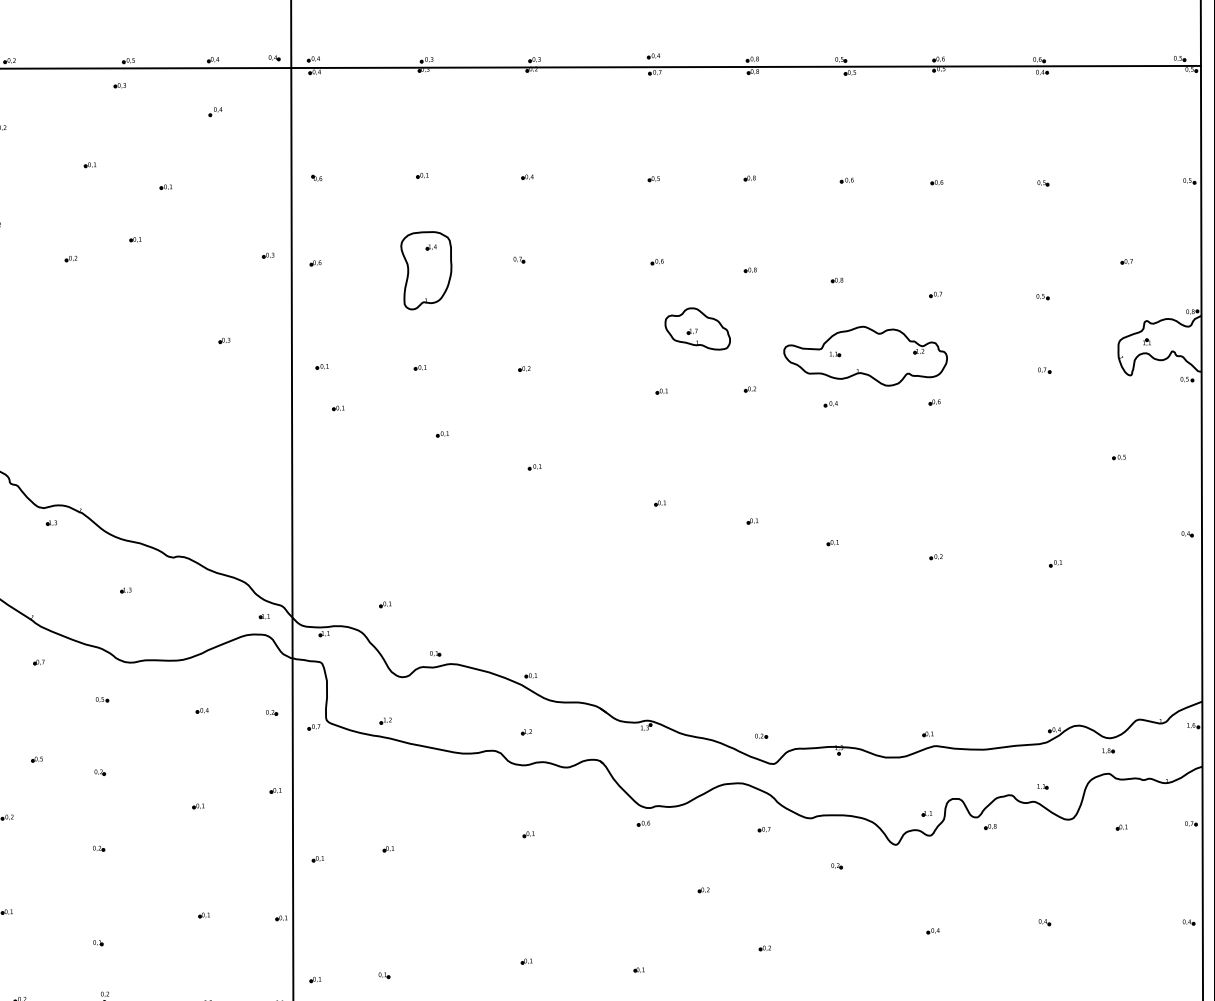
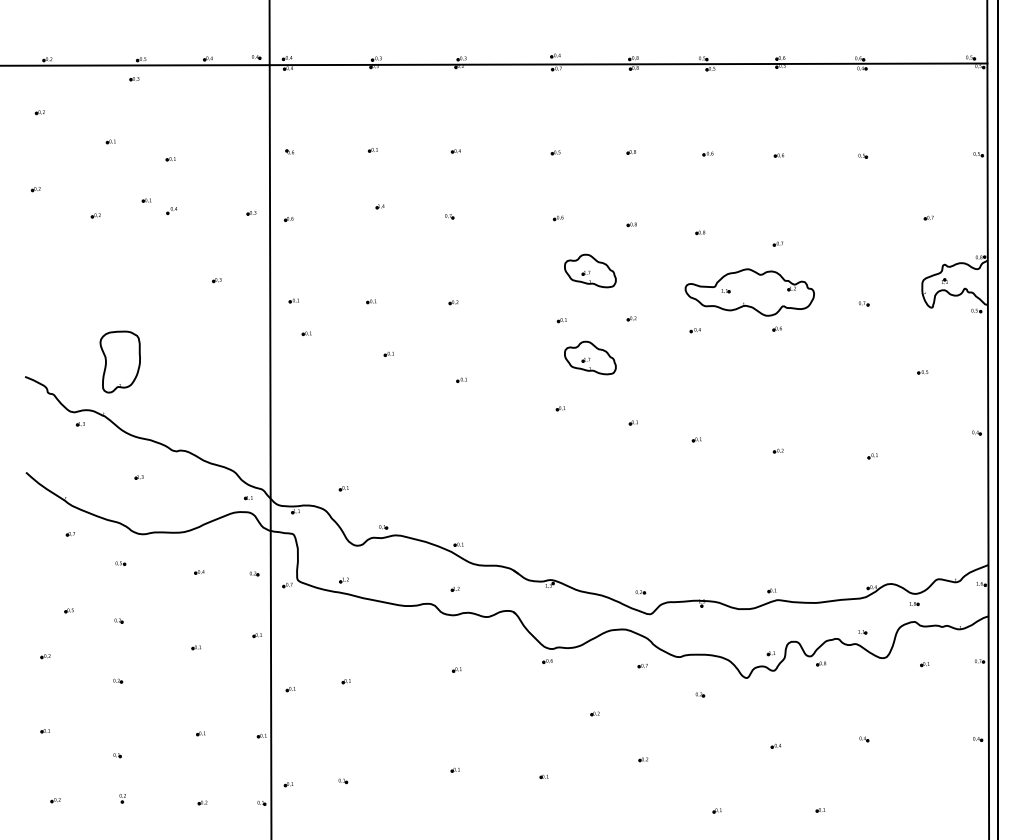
part: (214, 112) -> (171, 211), moved
part: (425, 270) -> (119, 361), moved
part: (1042, 296) -> (862, 245), removed
part: (865, 356) -> (749, 292), moved
part: (697, 438) -> (590, 357), added

